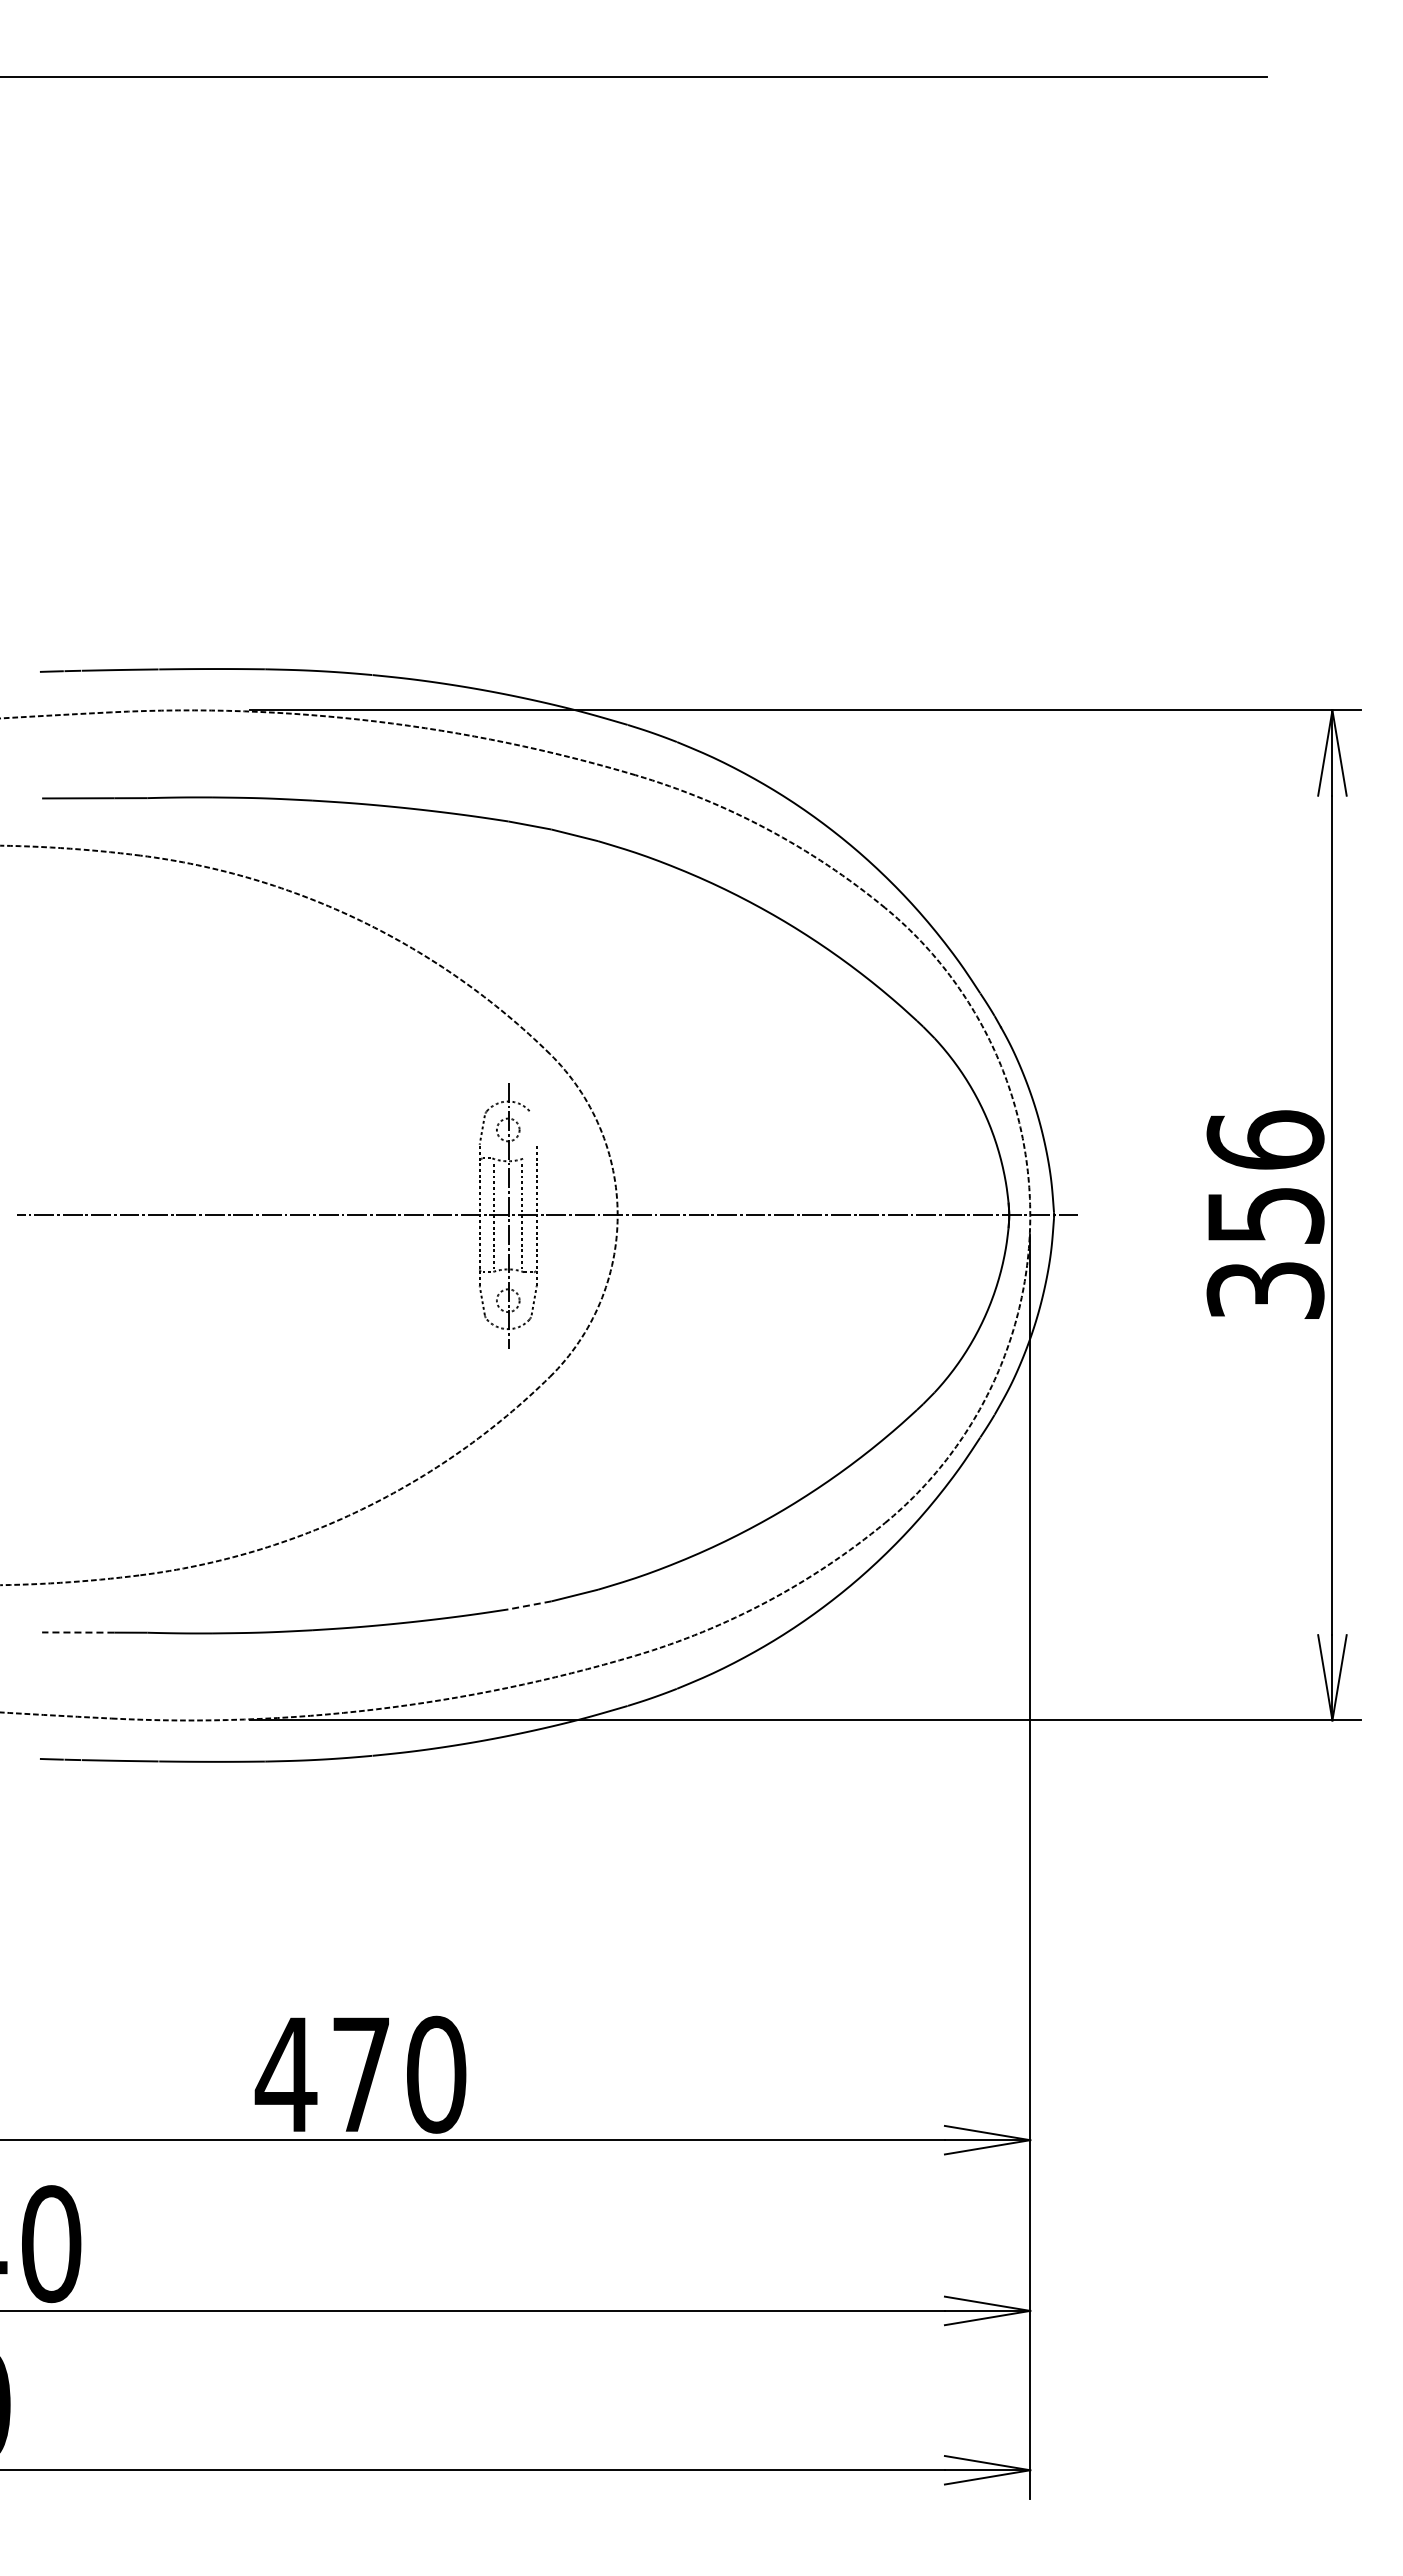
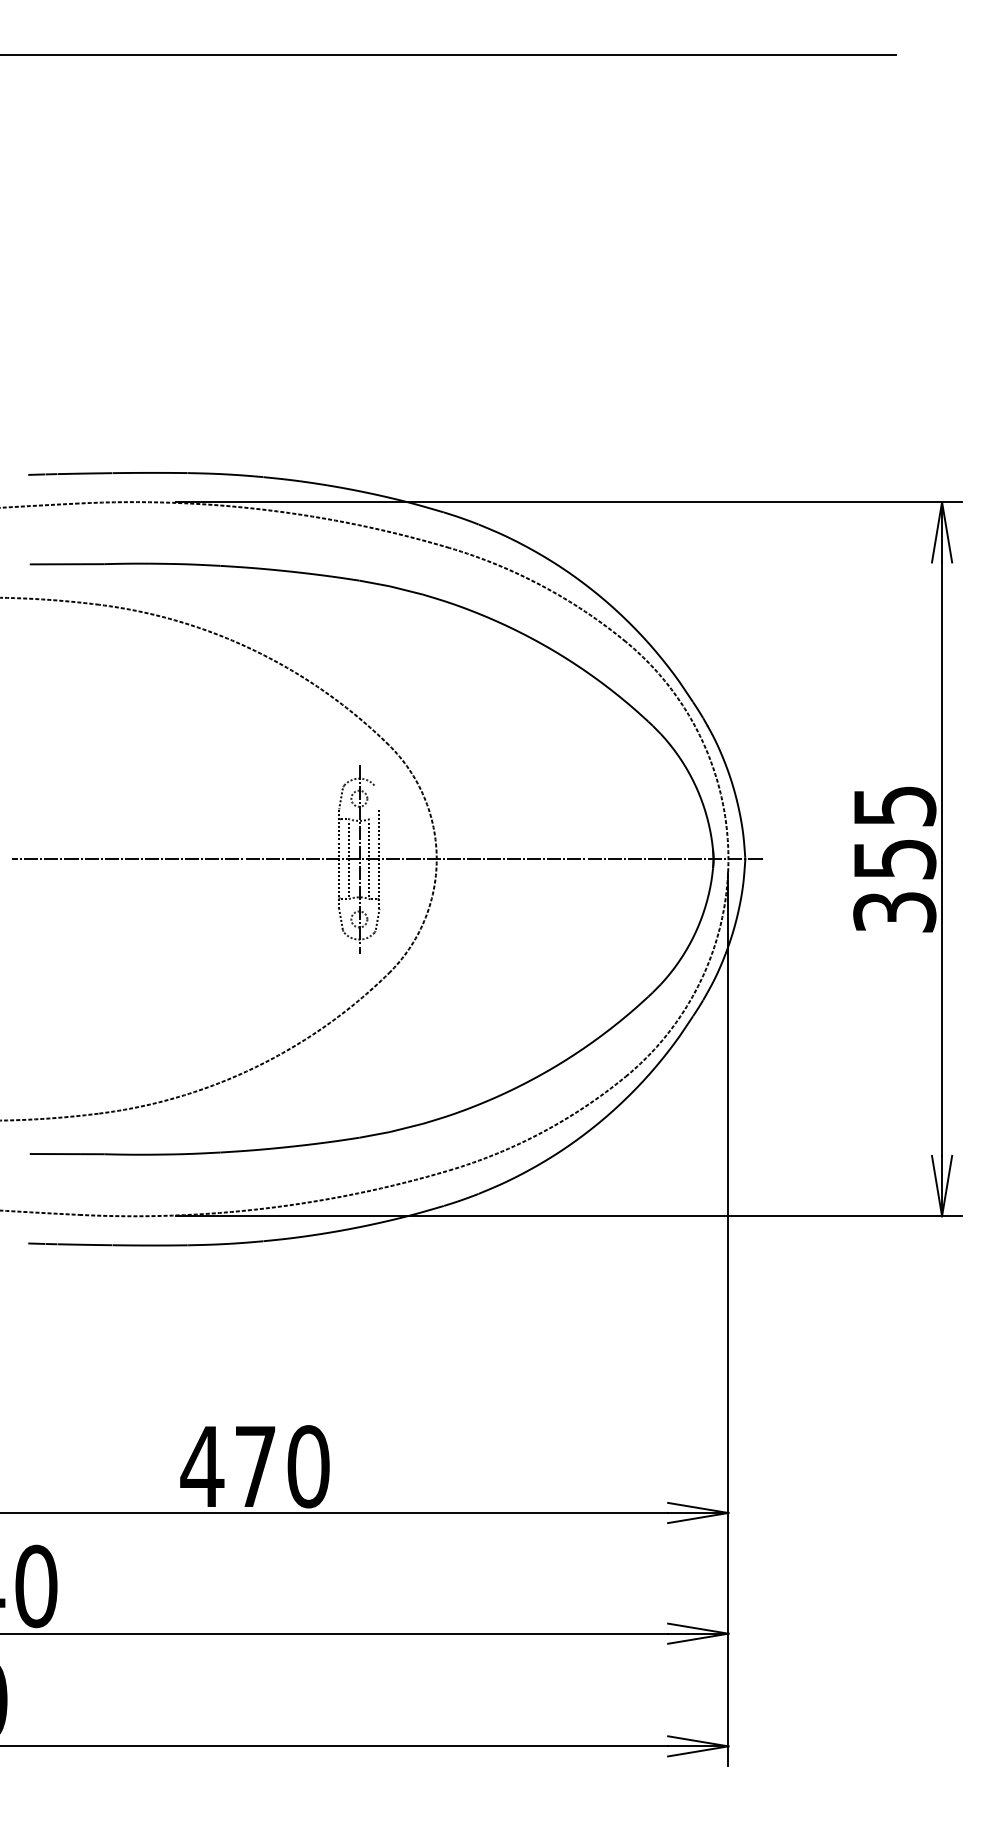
text: (1265, 1139) -> (894, 805), 356 -> 355
line: (529, 1605) -> (374, 1134), dashed -> solid
line: (77, 1632) -> (54, 1154), dashed -> solid

